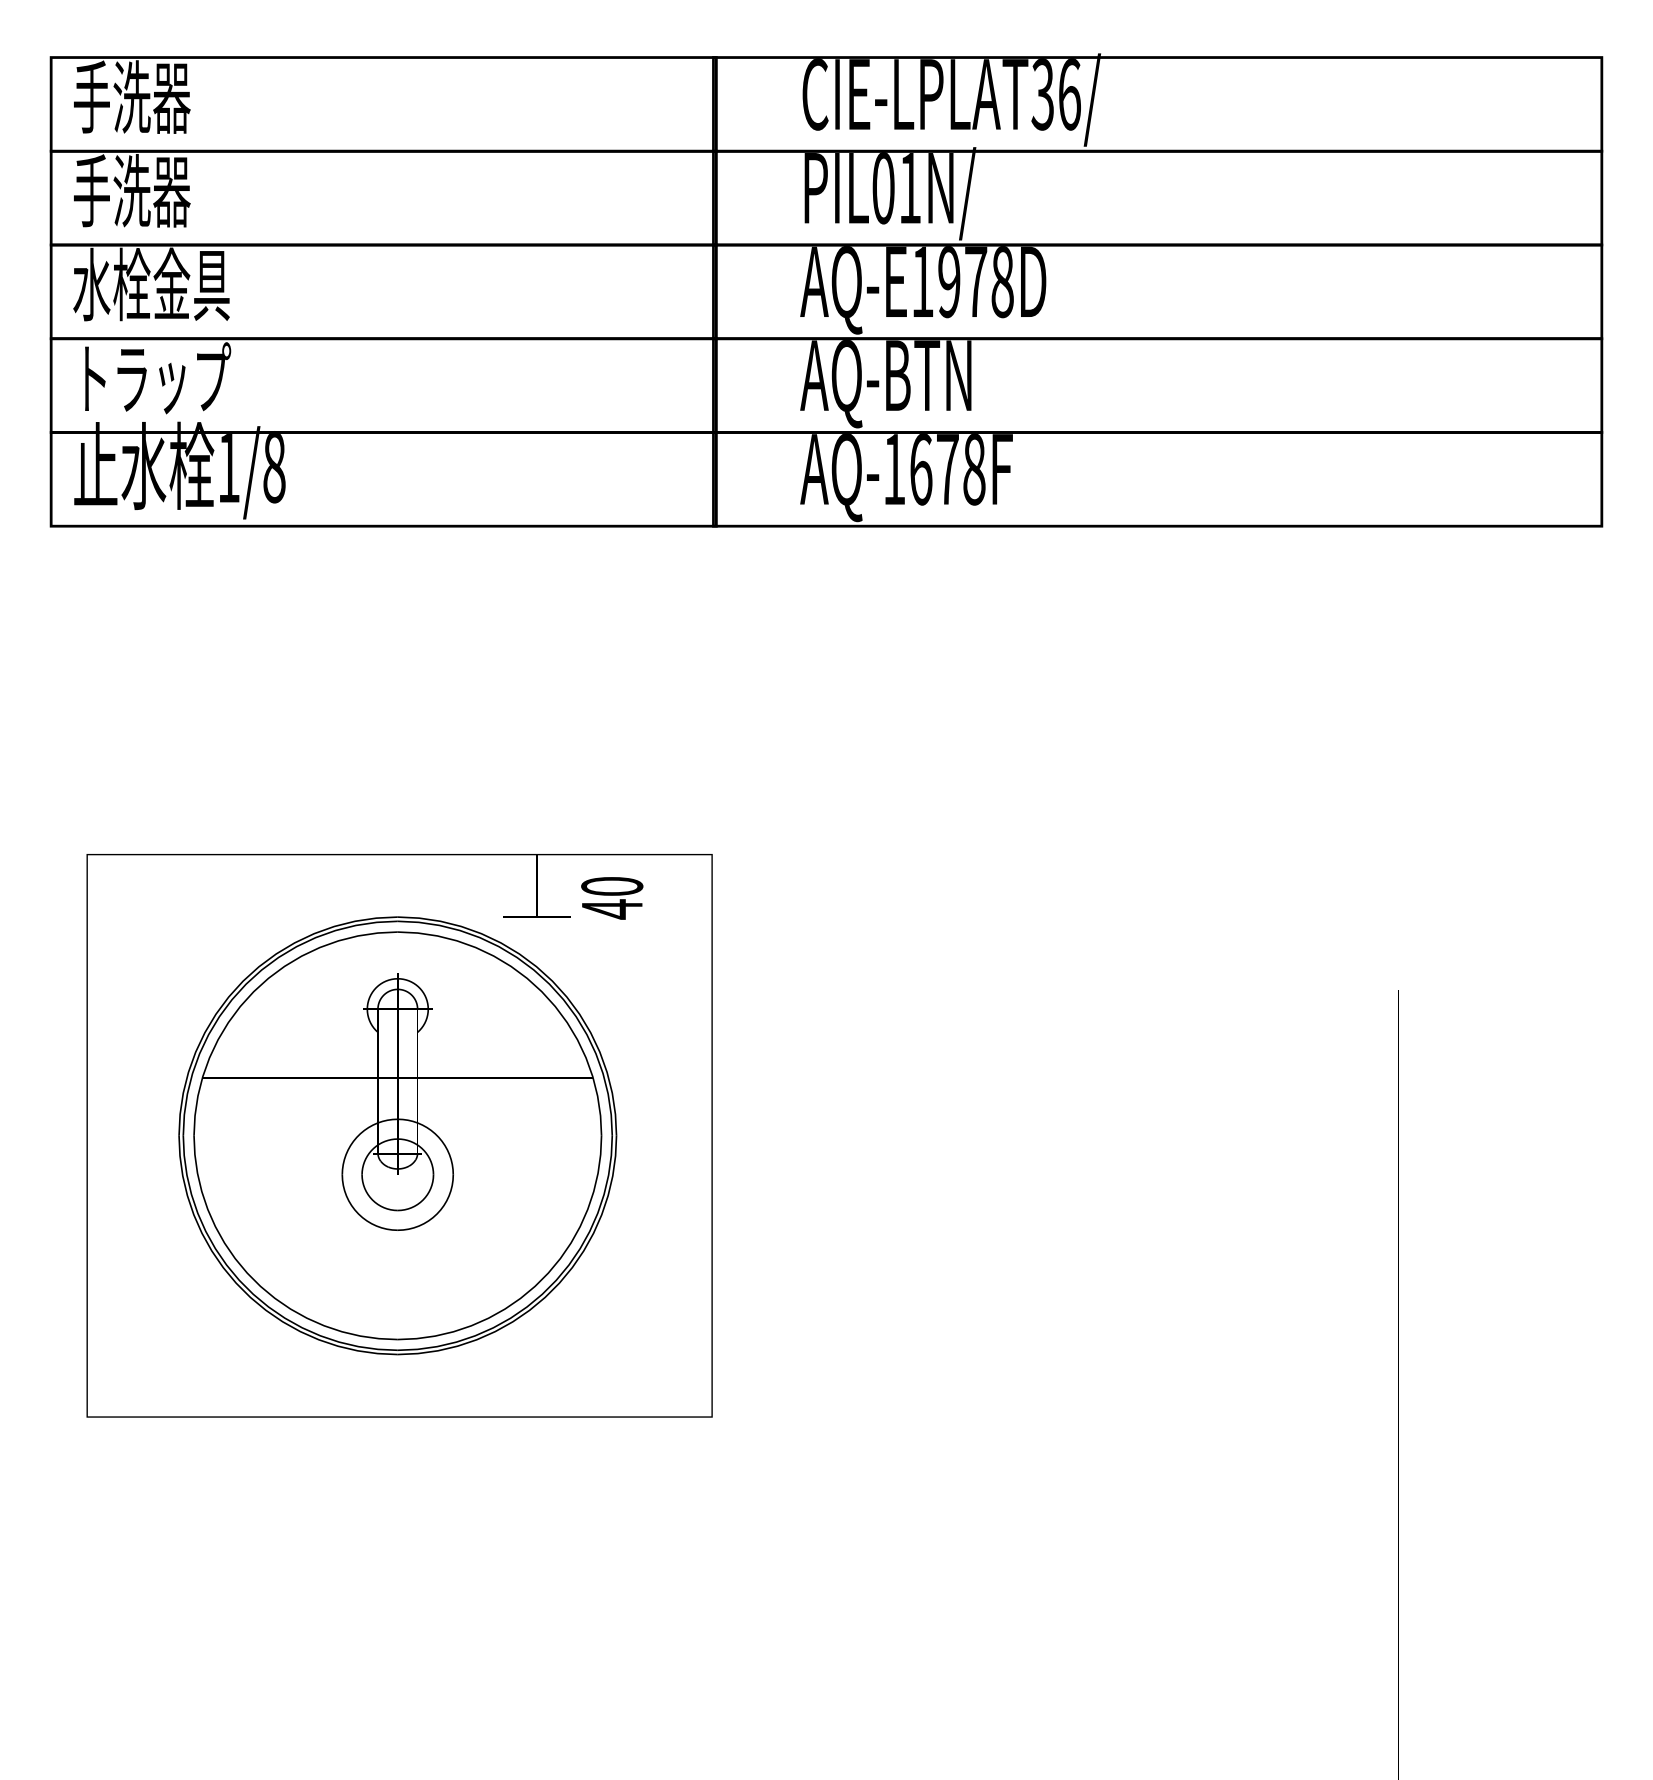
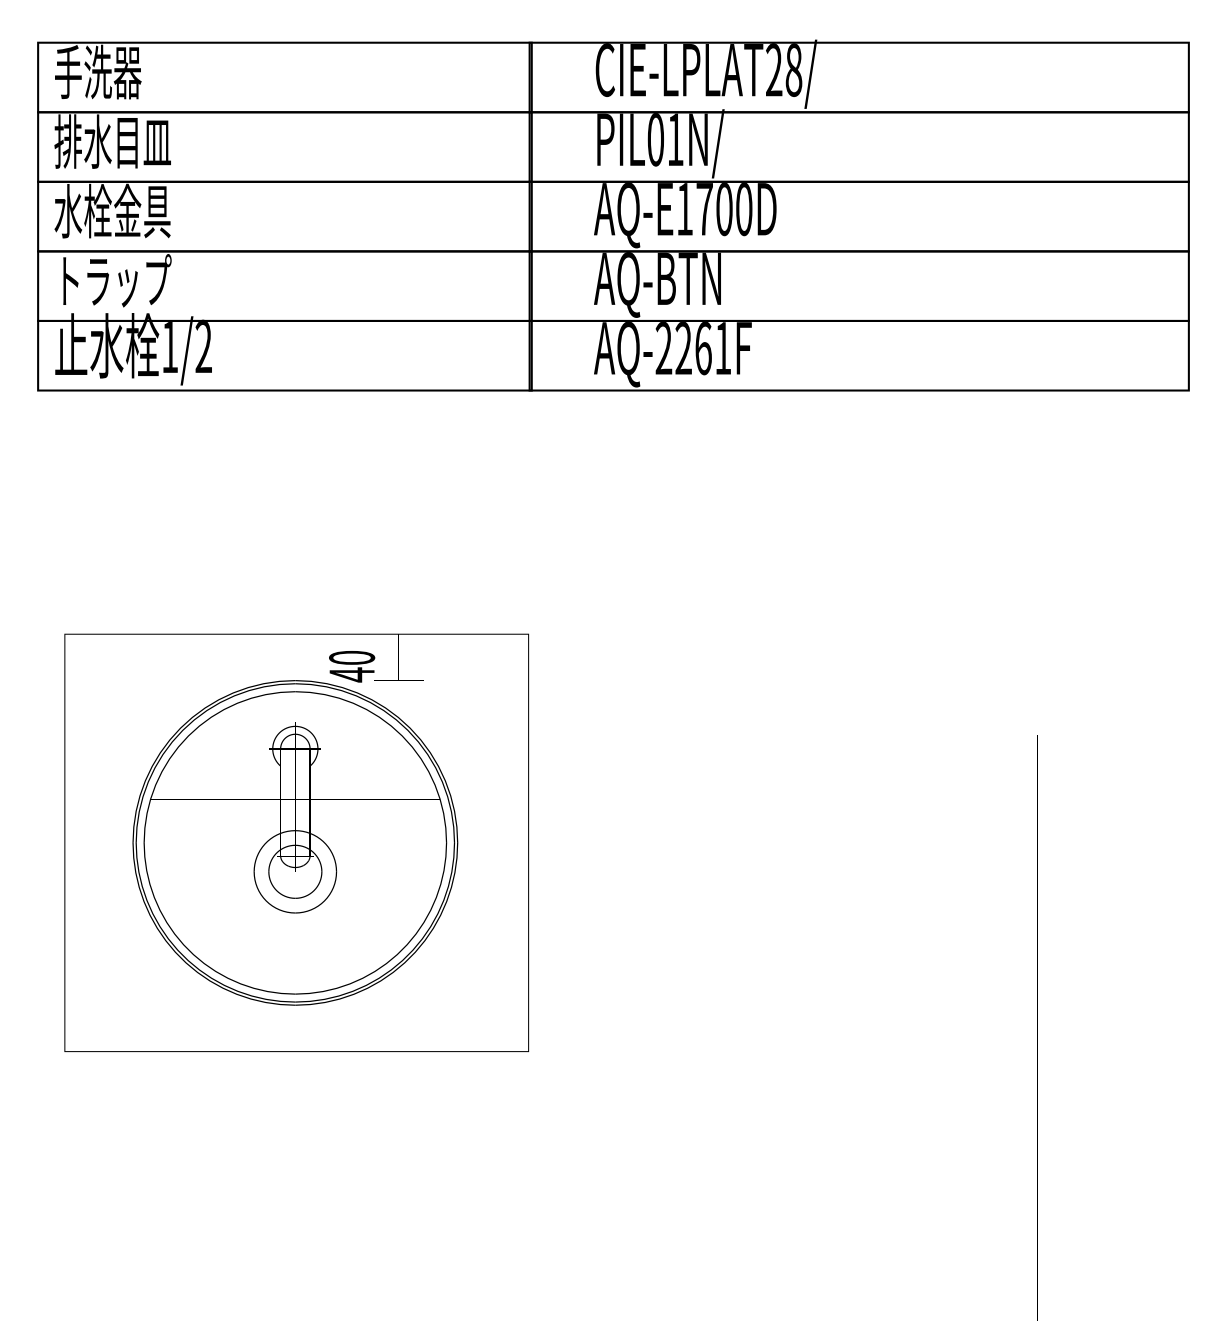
text: (1055, 94) -> (783, 70), CIE-LPLAT36/ -> CIE-LPLAT28/
text: (151, 190) -> (112, 141), 手洗器 -> 排水目皿
text: (975, 282) -> (724, 209), AQ-E1978D -> AQ-E1700D
text: (274, 466) -> (203, 346), 1/8 -> 1/2
text: (934, 469) -> (693, 348), AQ-1678F -> AQ-2261F
text: (612, 898) -> (352, 666), moved

